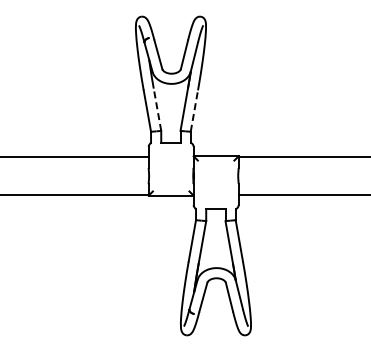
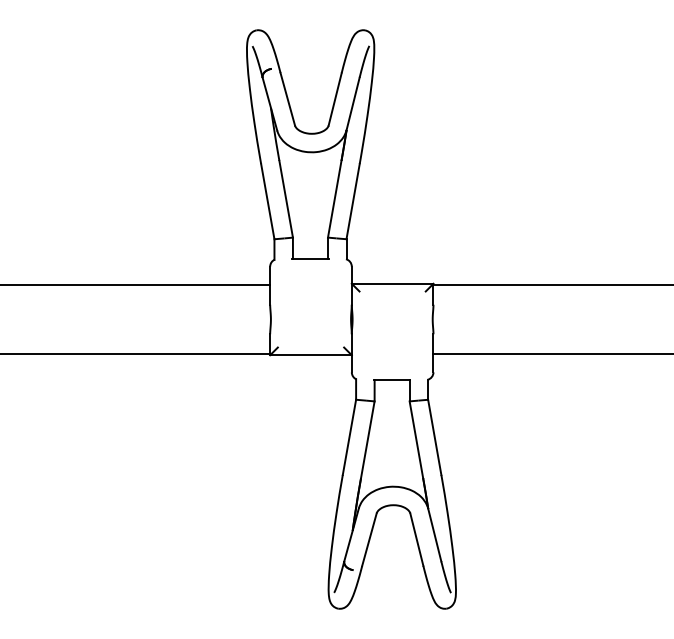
line: (157, 109) -> (286, 198), dashed -> solid
line: (194, 110) -> (353, 200), dashed -> solid

